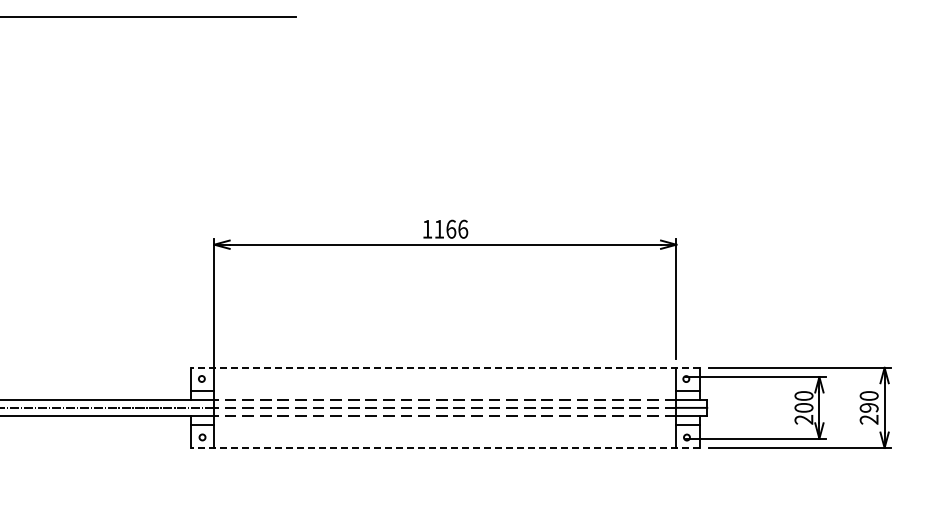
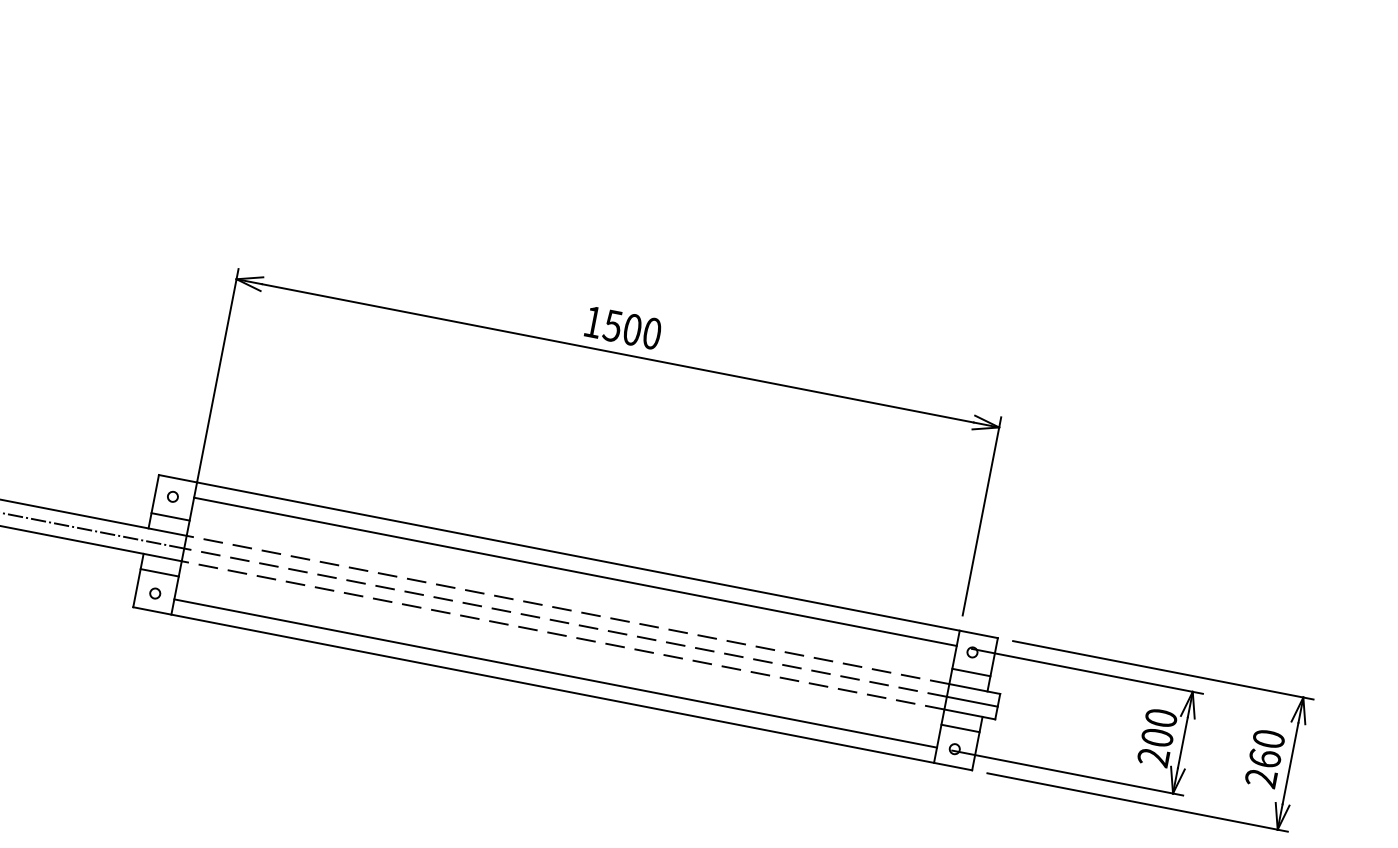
text: (451, 228) -> (633, 328), 1166 -> 1500
line: (444, 367) -> (577, 555), dashed -> solid
line: (445, 377) -> (575, 572), added
text: (868, 407) -> (1264, 757), 290 -> 260
line: (445, 438) -> (555, 673), added
line: (444, 447) -> (551, 687), dashed -> solid

